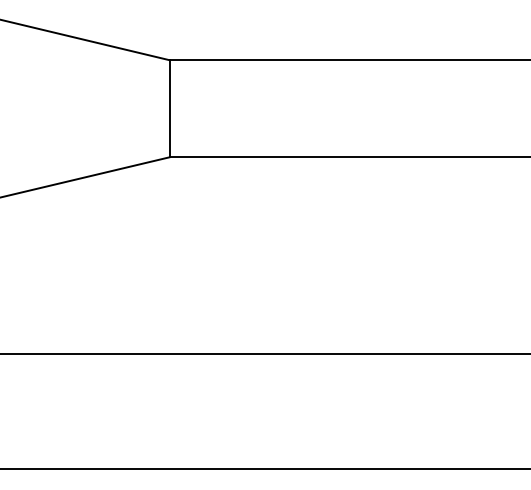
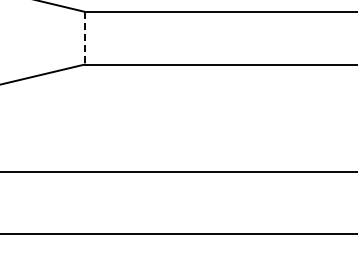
line: (169, 109) -> (84, 38), solid -> dashed

